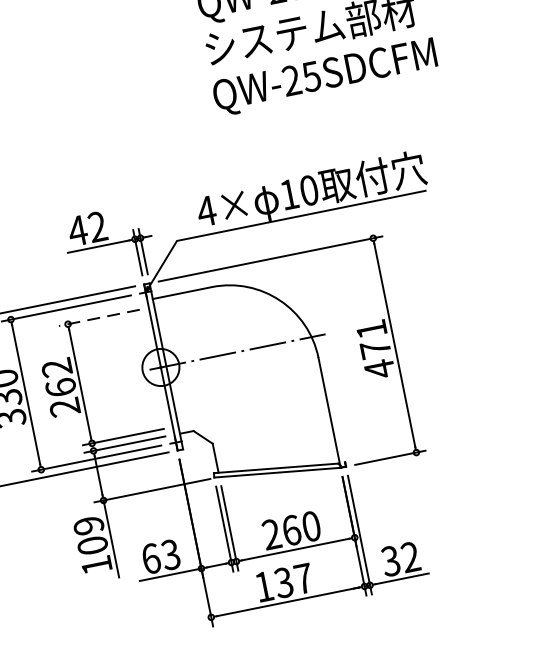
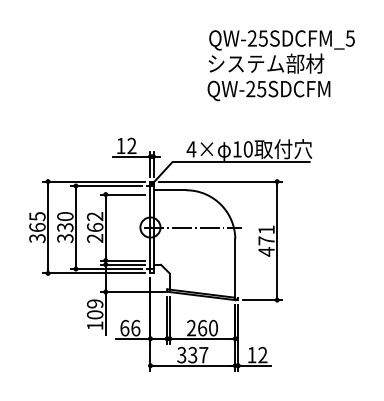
text: (76, 230) -> (120, 145), 42 -> 12
line: (98, 317) -> (122, 194), dashed -> solid
text: (170, 553) -> (135, 327), 63 -> 66
text: (389, 560) -> (251, 354), 32 -> 12
text: (263, 585) -> (181, 354), 137 -> 337

